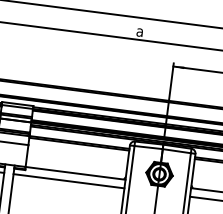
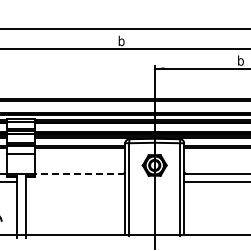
text: (140, 30) -> (121, 40), a -> b
line: (75, 173) -> (80, 174), solid -> dashed
line: (69, 180) -> (75, 181), removed

